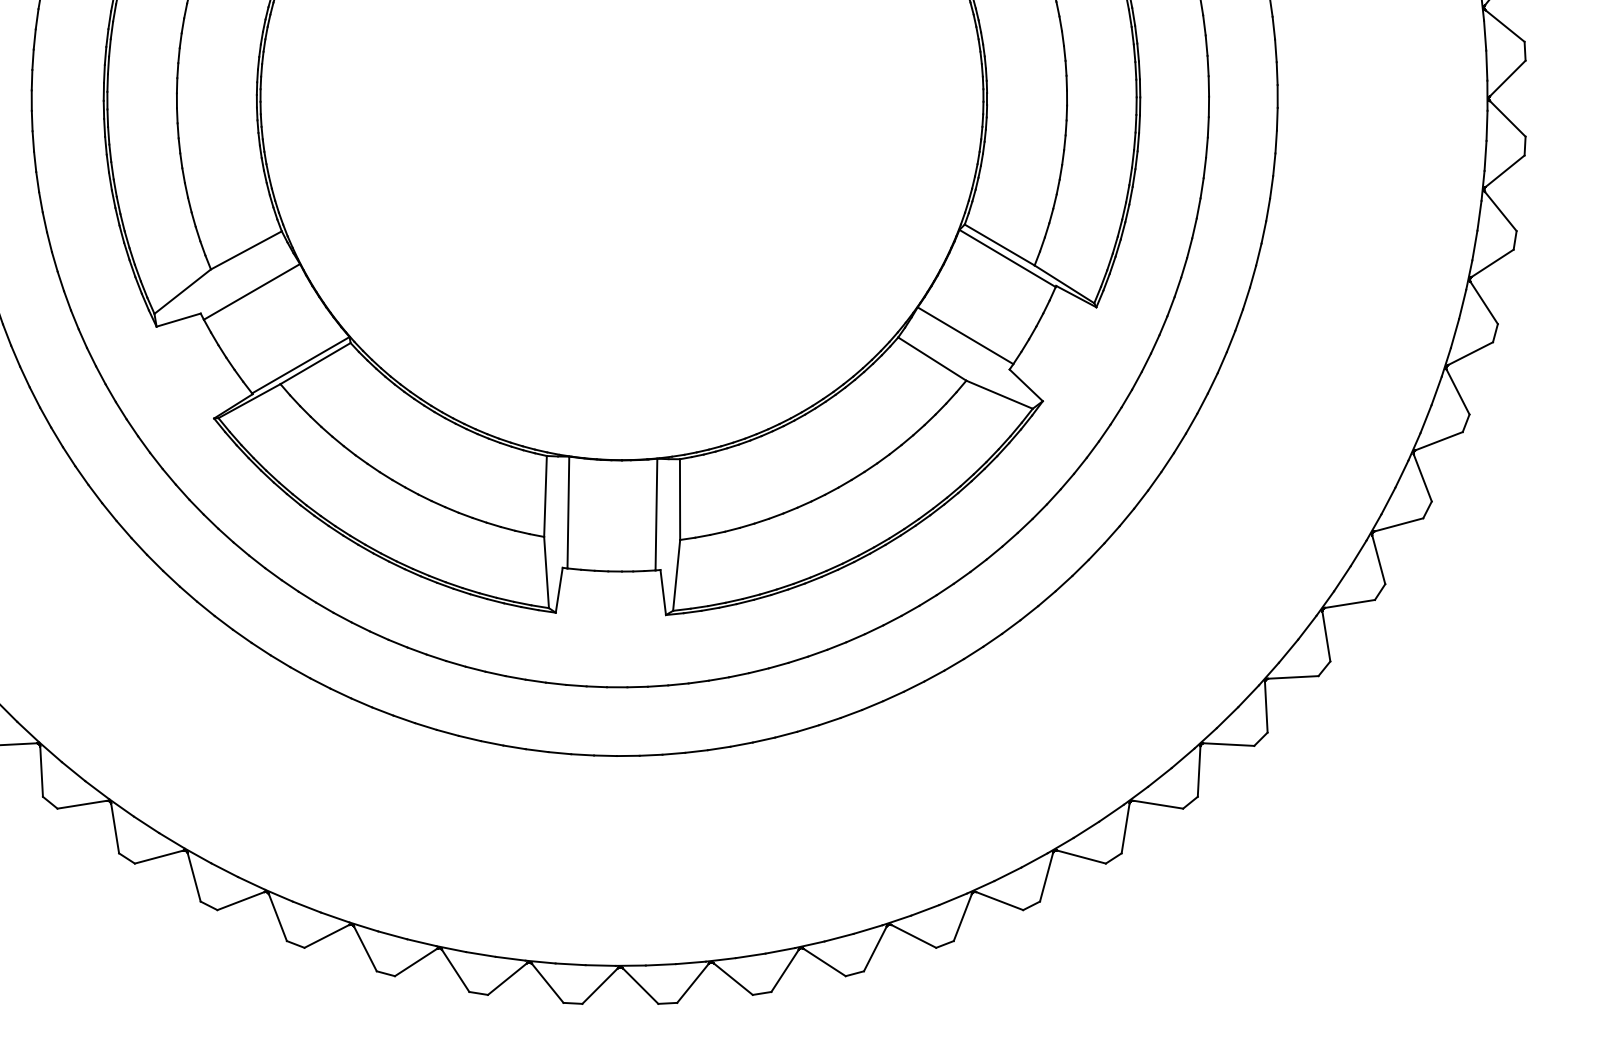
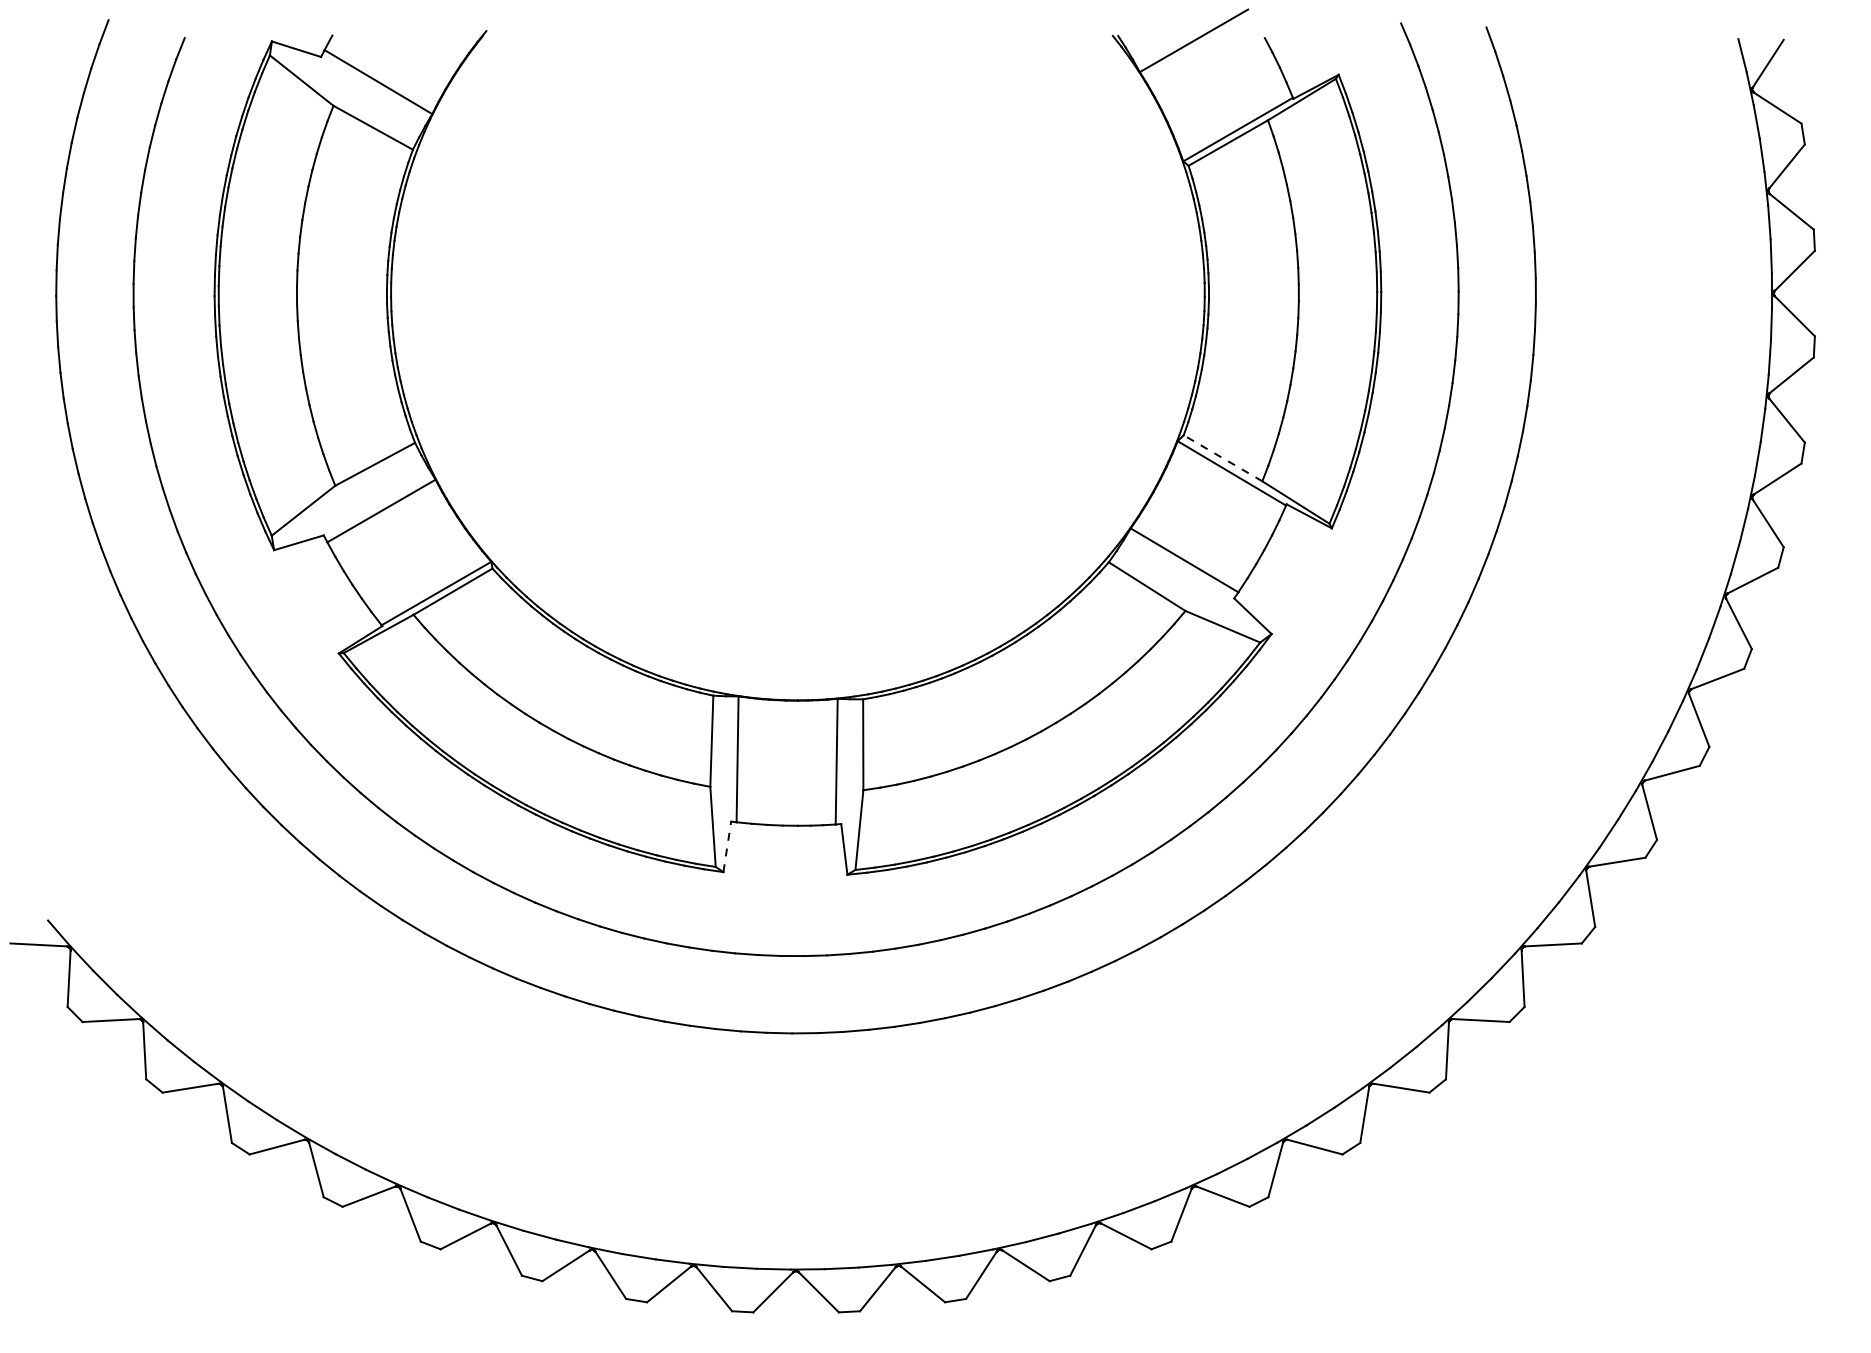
line: (1000, 245) -> (1223, 458), solid -> dashed
line: (559, 589) -> (727, 846), solid -> dashed

